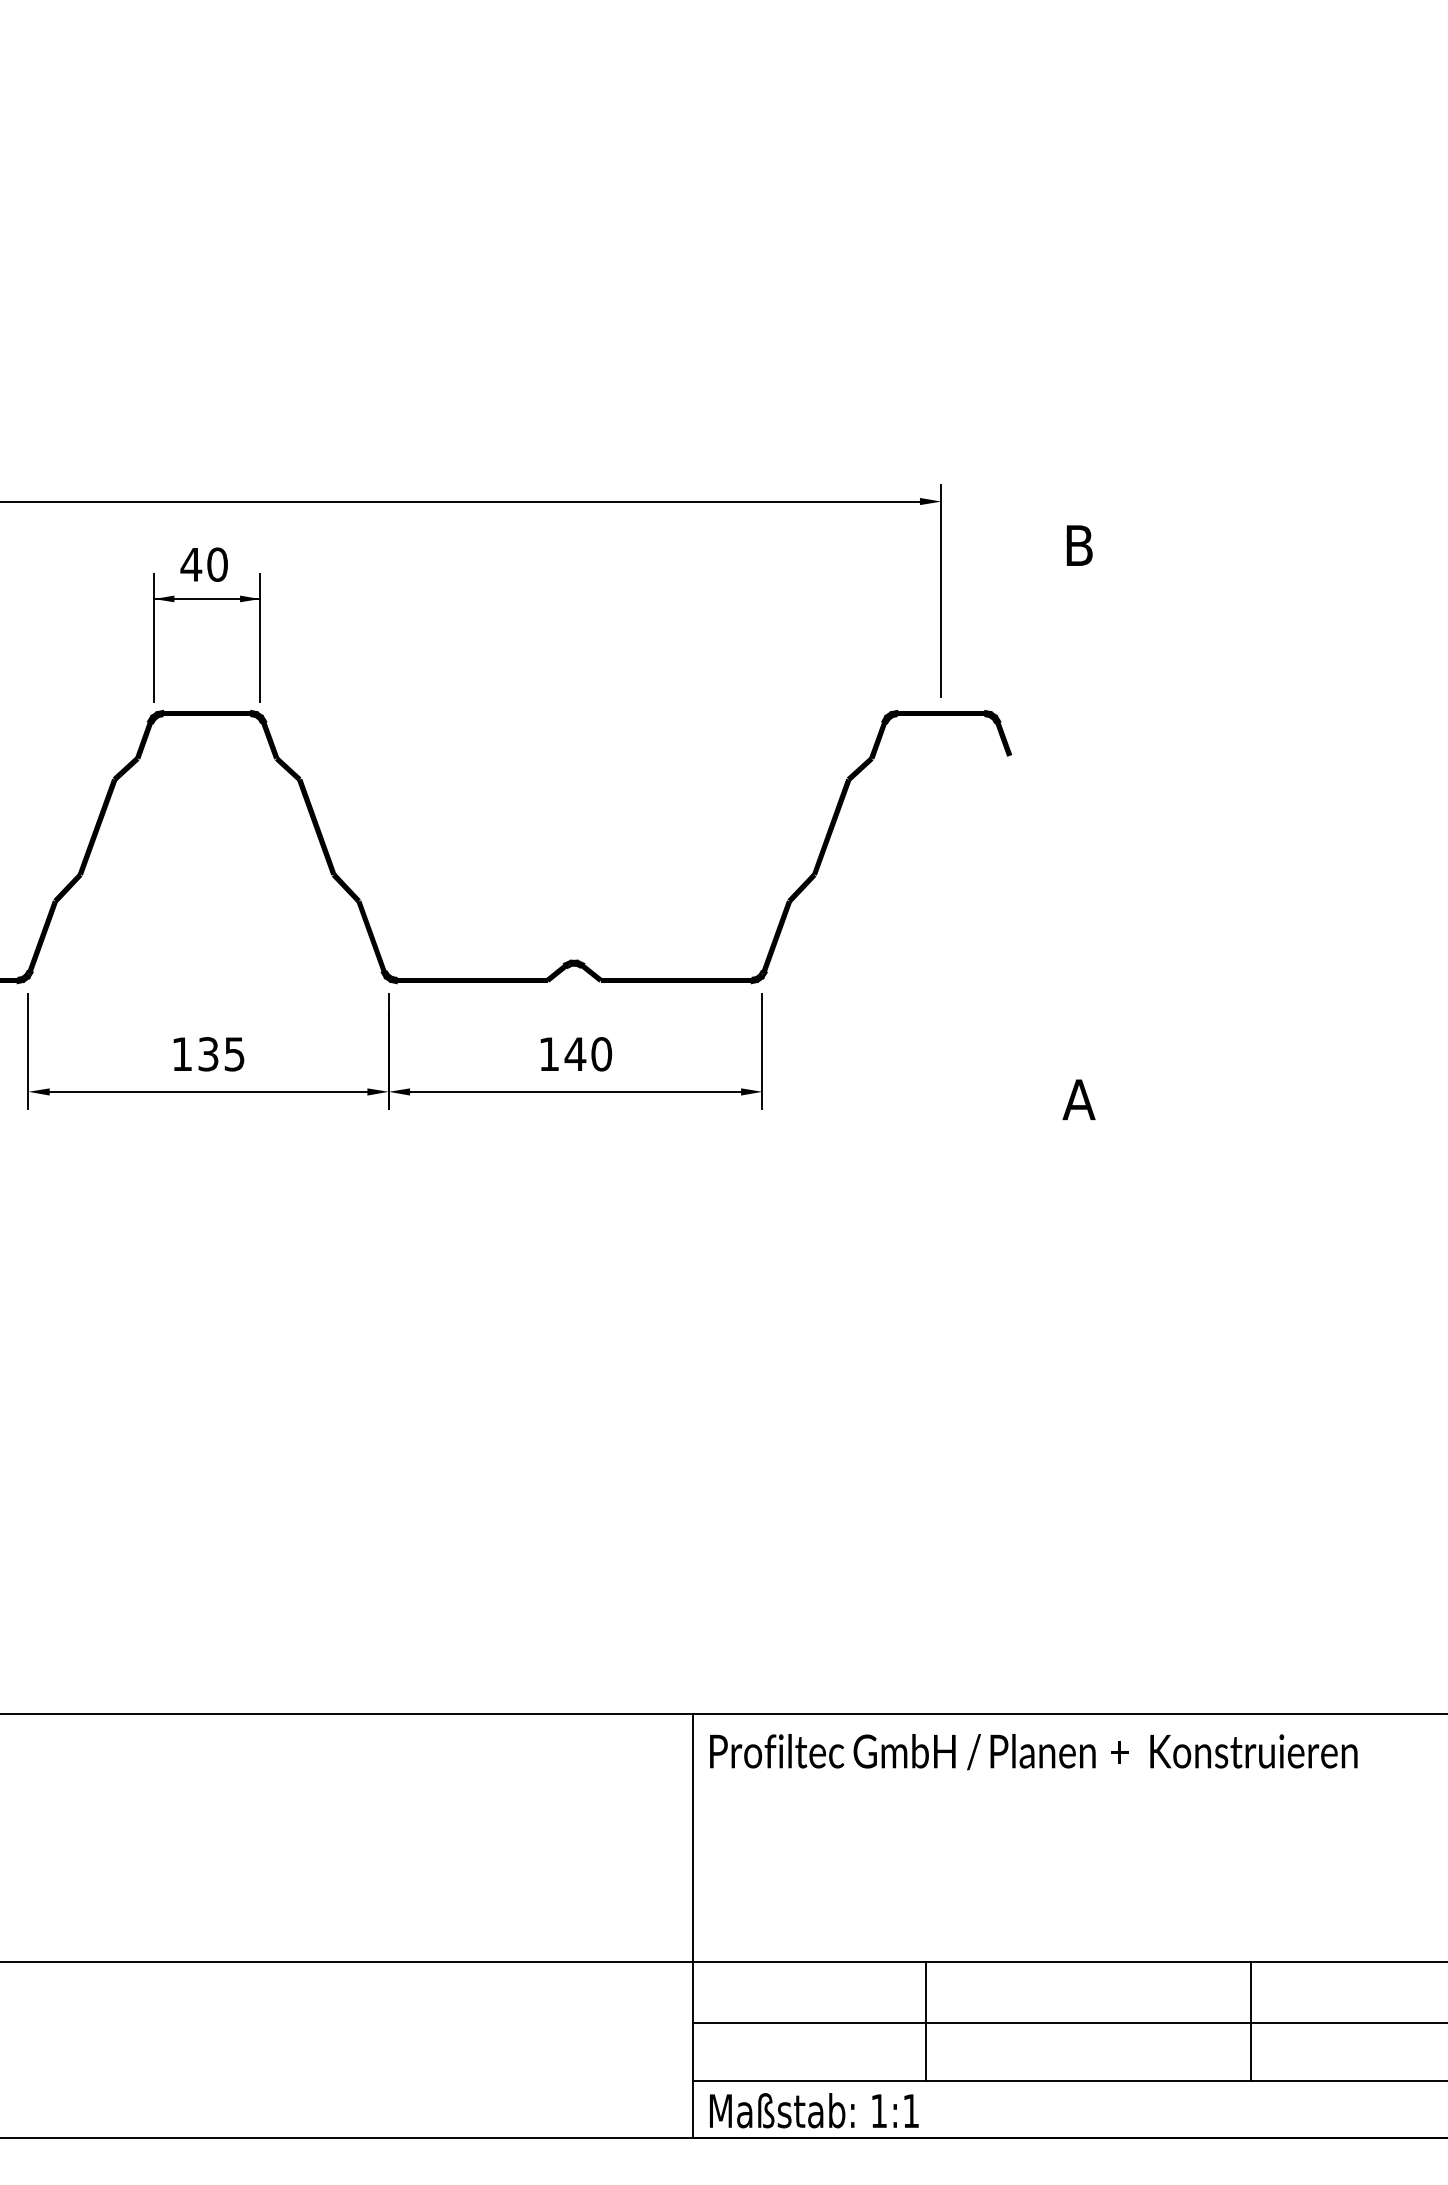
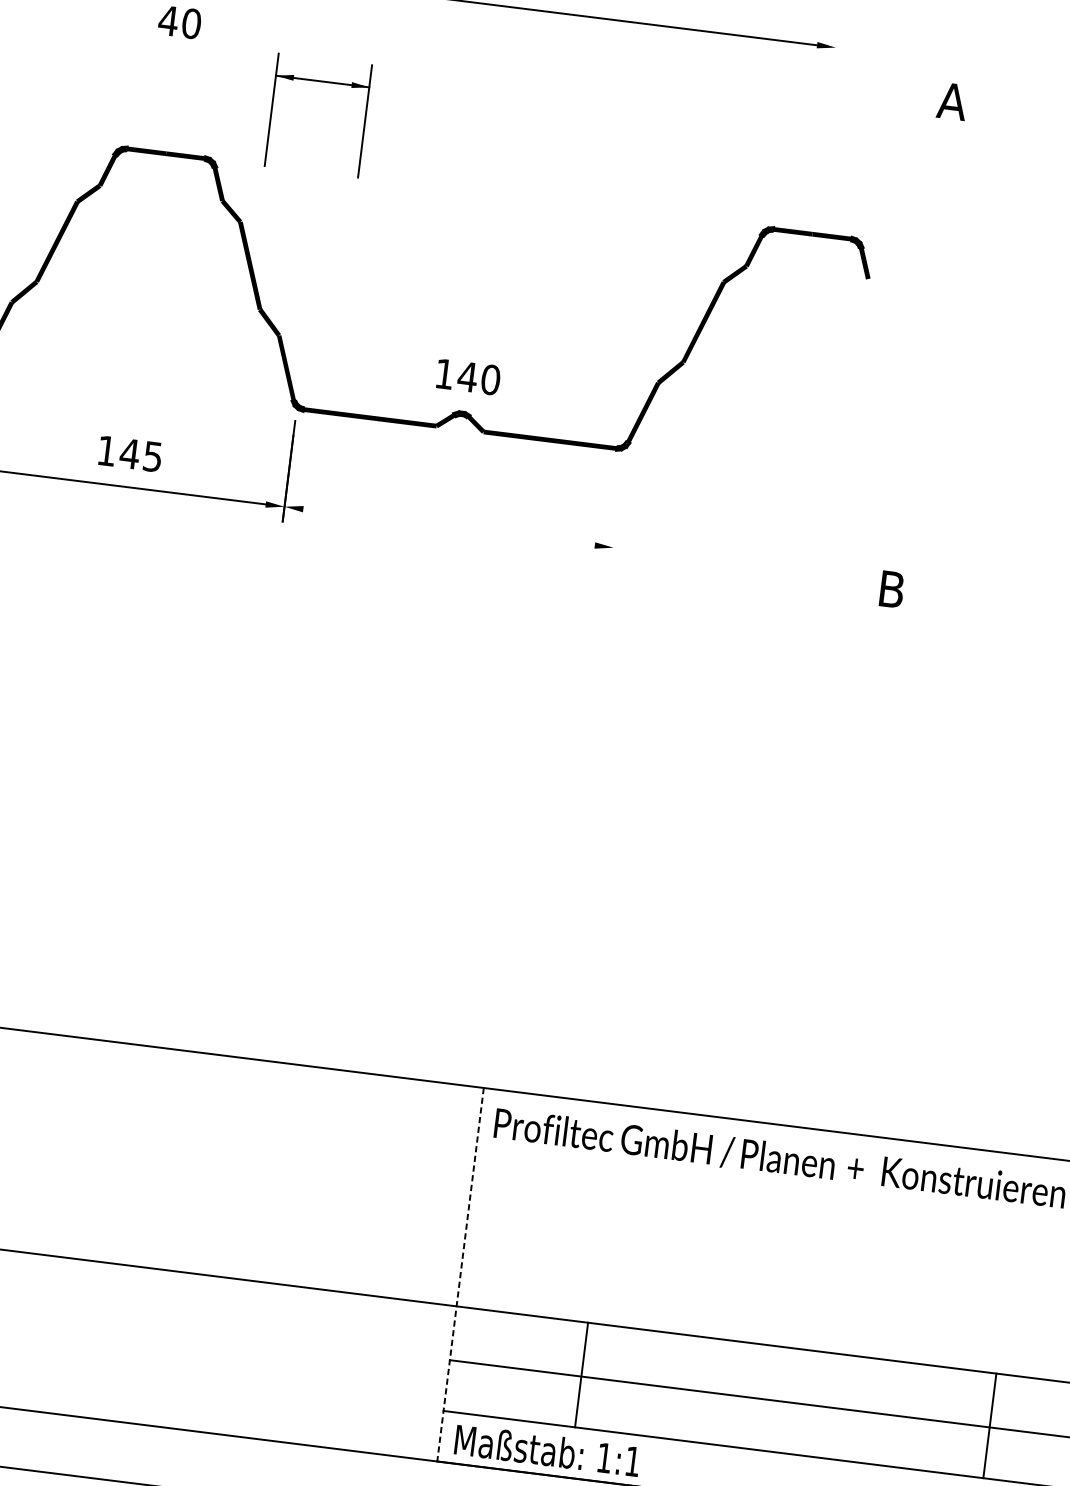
text: (1078, 545) -> (951, 101), B -> A
line: (941, 590) -> (826, 125), removed
part: (206, 599) -> (322, 81), moved
line: (762, 1051) -> (618, 512), removed
text: (208, 1054) -> (129, 454), 135 -> 145
text: (576, 1054) -> (468, 377), moved
line: (575, 1091) -> (449, 526), removed
text: (1078, 1099) -> (891, 589), A -> B
line: (692, 1926) -> (460, 1275), solid -> dashed
line: (925, 2021) -> (581, 1375), moved
line: (1251, 2021) -> (989, 1425), moved

